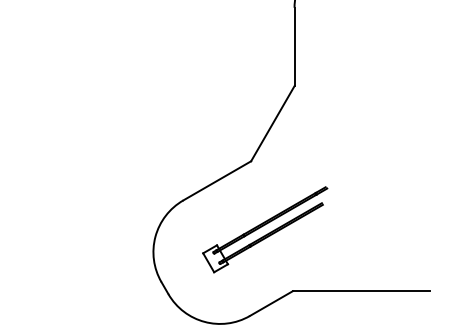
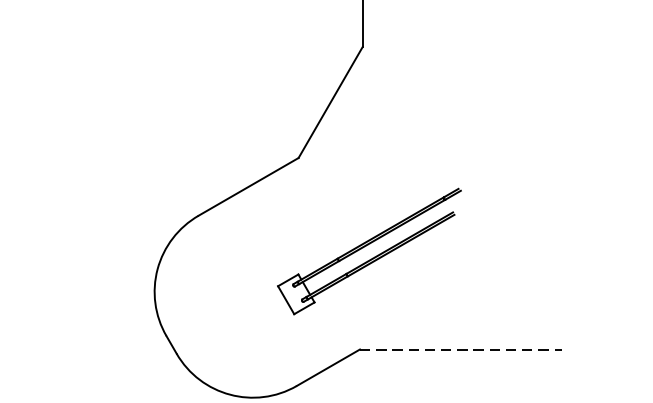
part: (265, 229) -> (369, 251), moved
line: (361, 291) -> (461, 349), solid -> dashed

